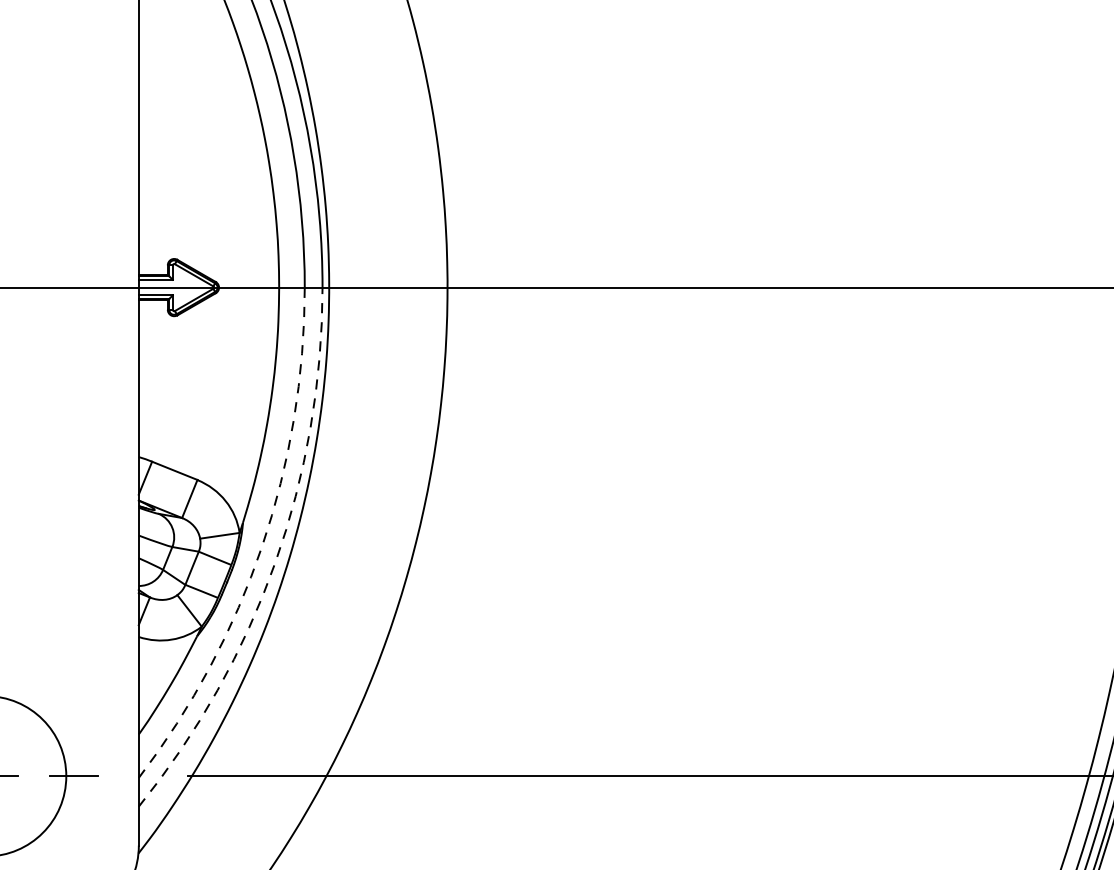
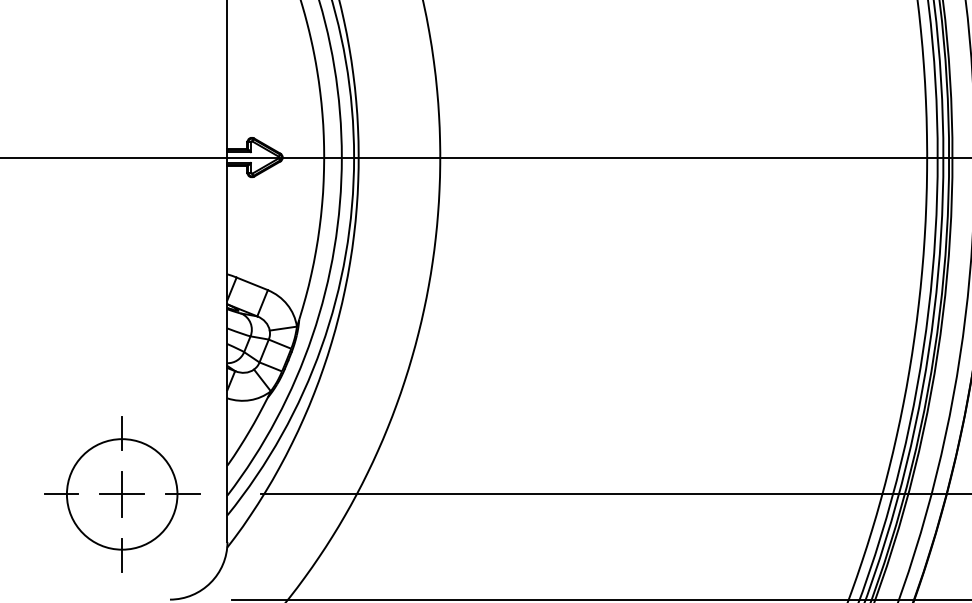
arc: (262, 545) -> (312, 335), dashed -> solid
arc: (275, 563) -> (321, 347), dashed -> solid

